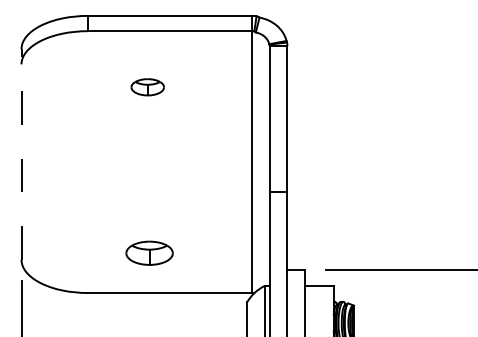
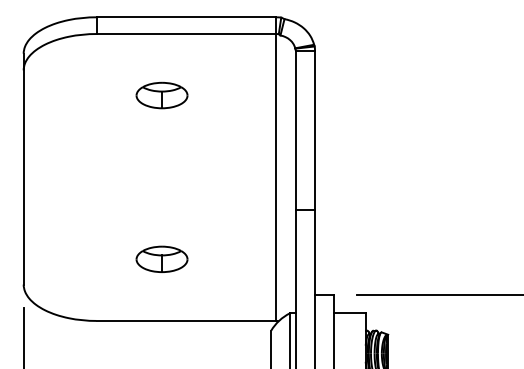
part: (147, 87) -> (161, 95), size x1.43
line: (21, 153) -> (23, 168), dashed -> solid
part: (149, 252) -> (161, 258), moved

